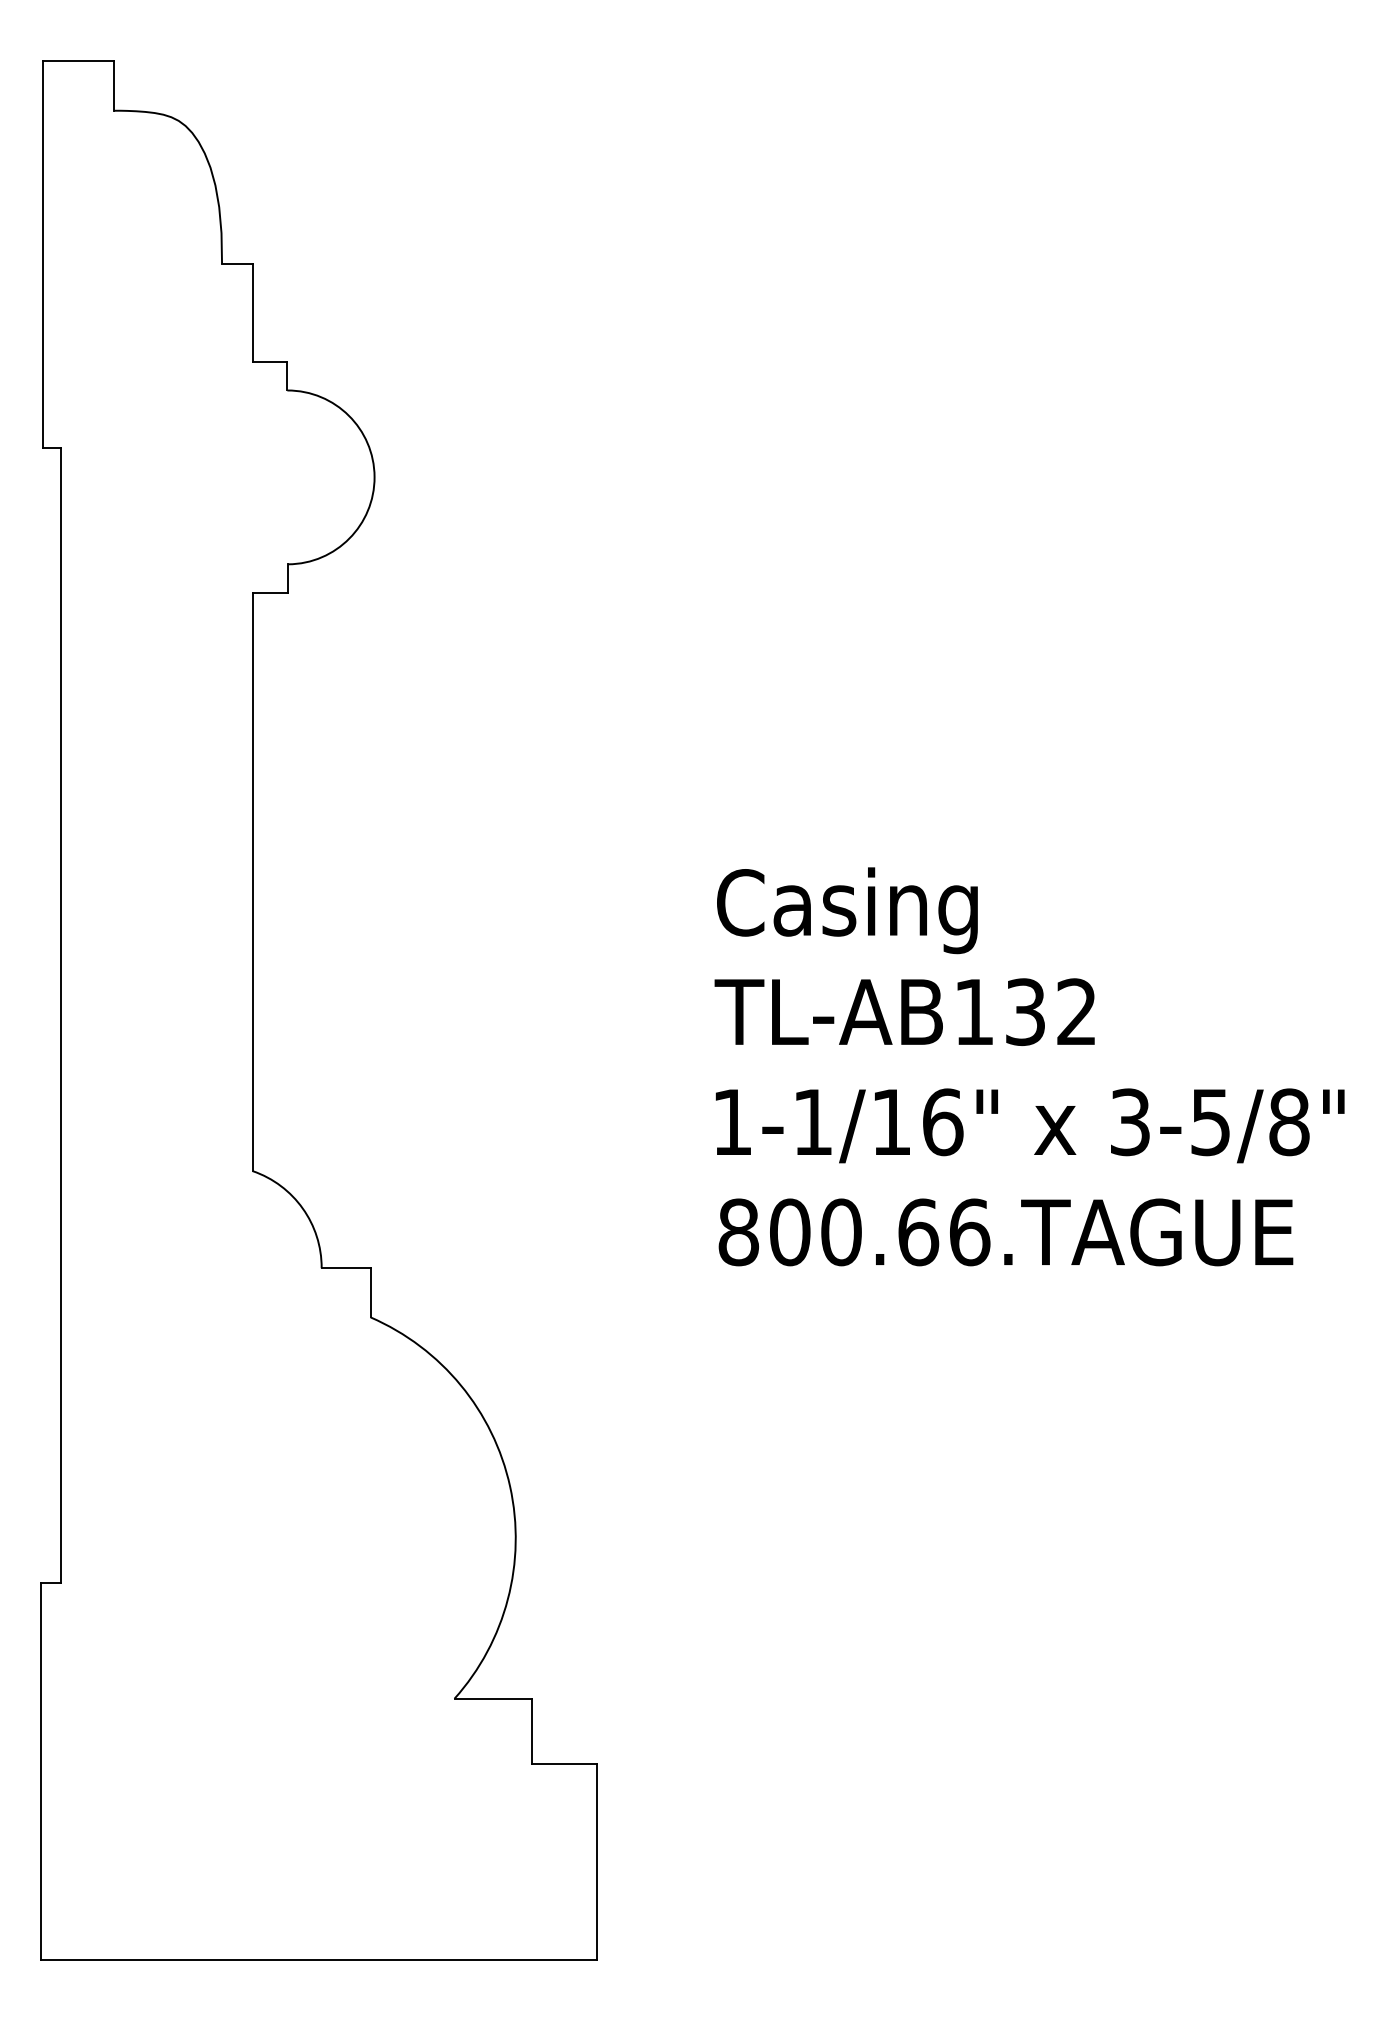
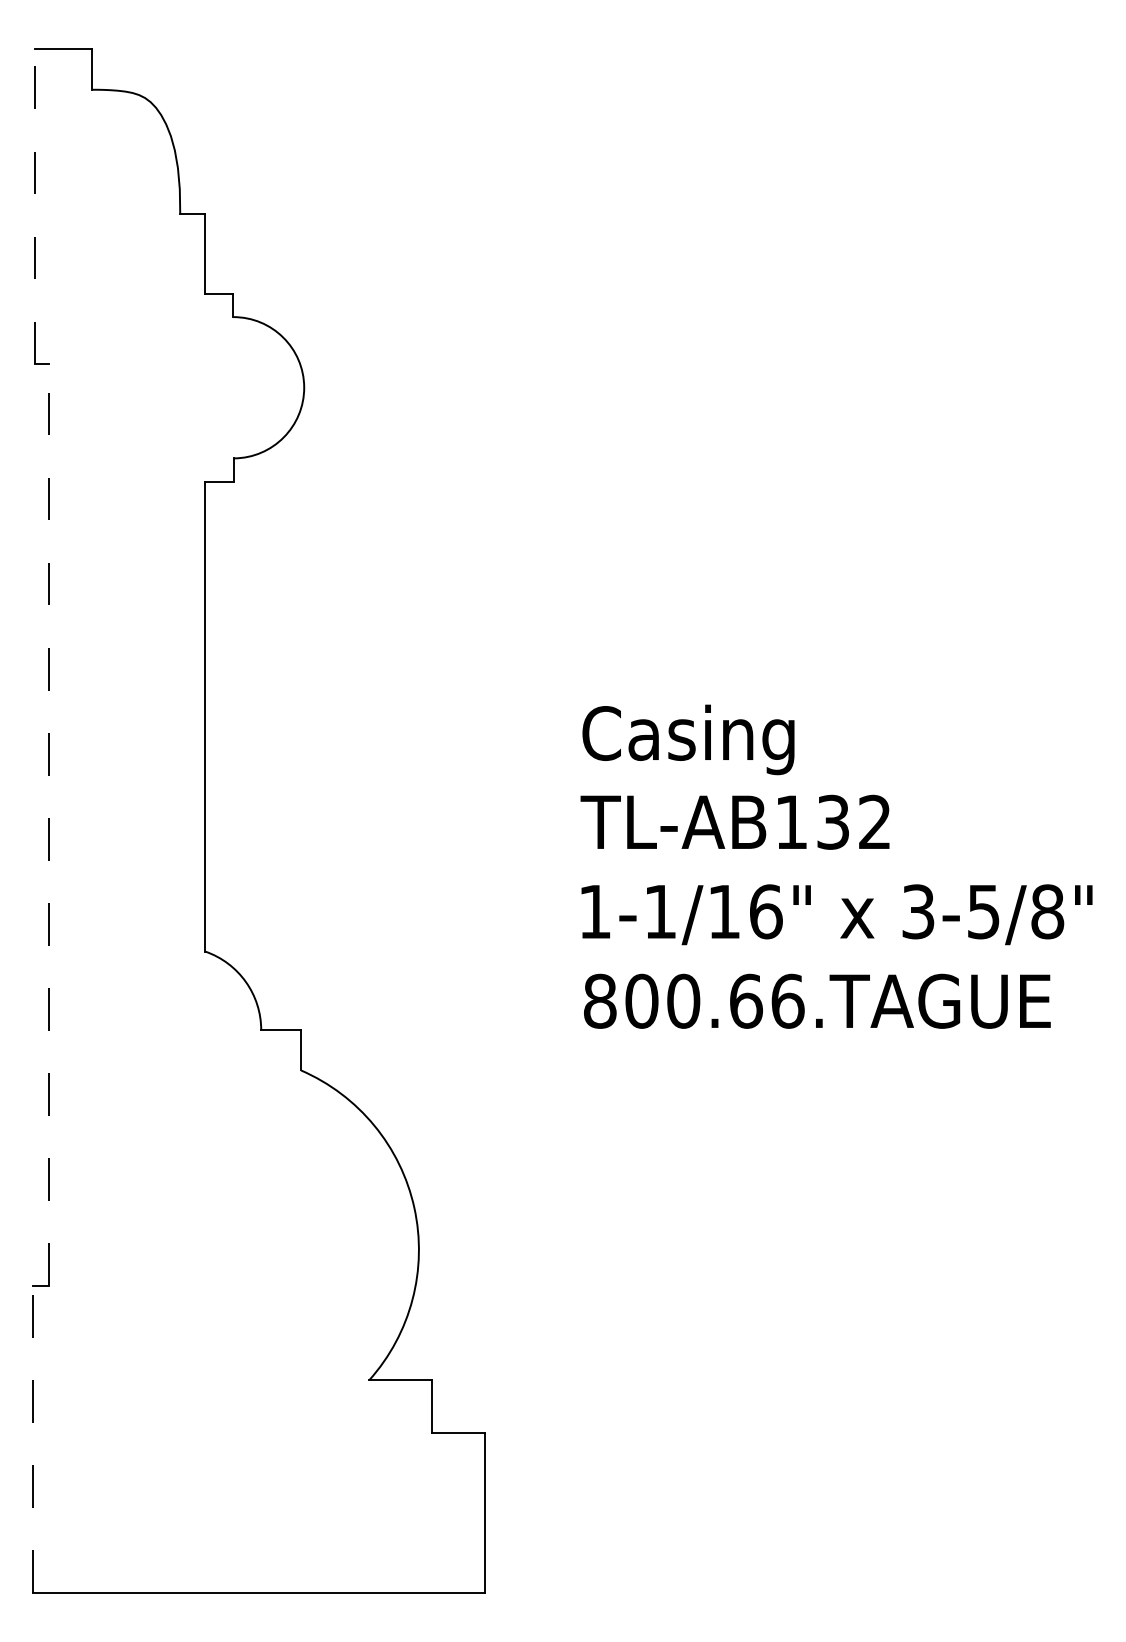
line: (43, 254) -> (35, 206), solid -> dashed
line: (61, 1014) -> (49, 824), solid -> dashed
line: (41, 1771) -> (33, 1439), solid -> dashed

